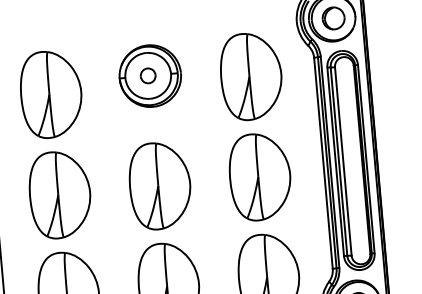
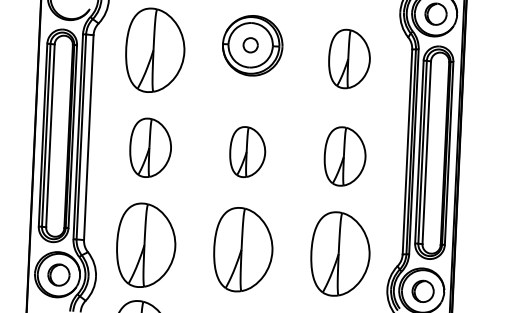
part: (251, 75) -> (349, 58), size x0.7
part: (260, 176) -> (345, 156), size x0.7
part: (159, 185) -> (247, 151), size x0.6
part: (59, 194) -> (150, 147), size x0.7

